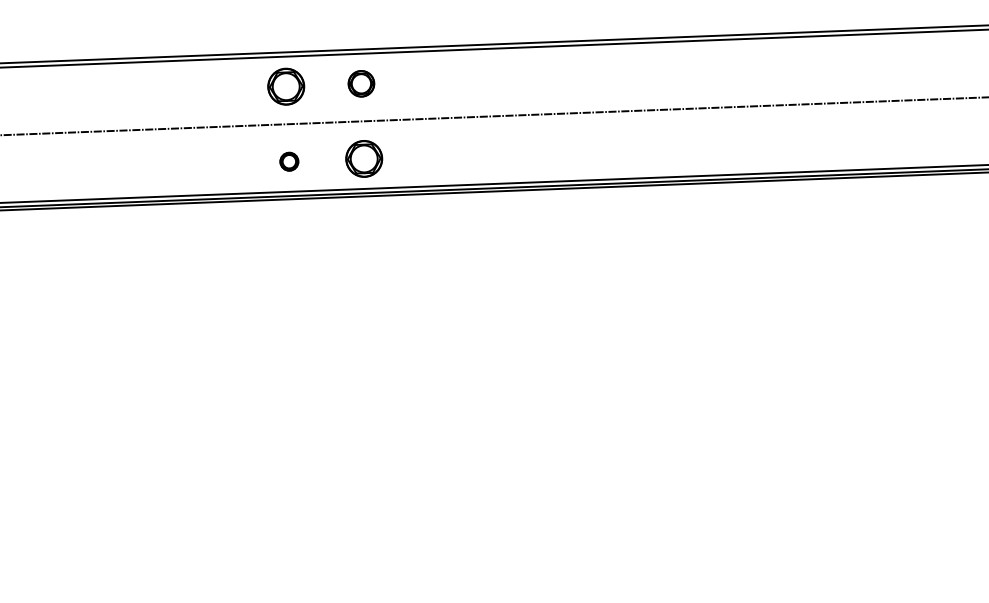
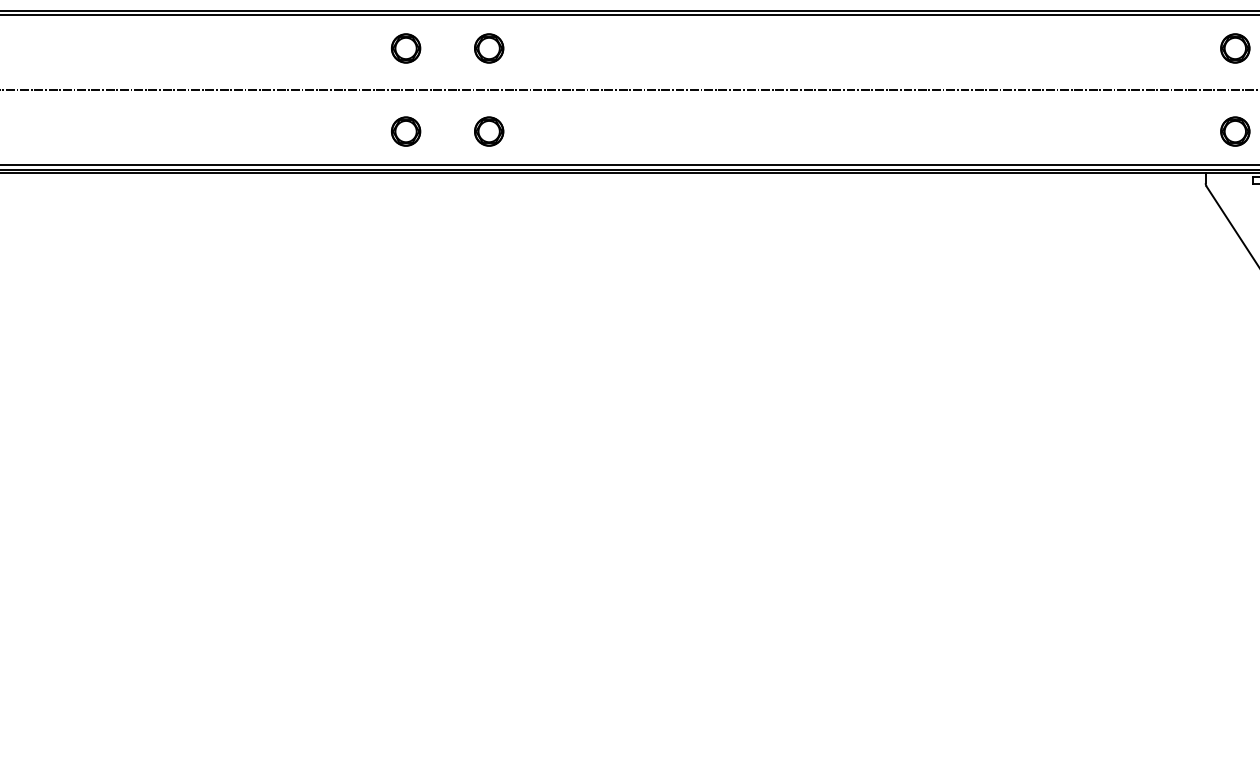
part: (286, 86) -> (406, 48), size x0.71
part: (364, 158) -> (489, 131), size x0.71
part: (289, 161) -> (406, 131), size x1.43

